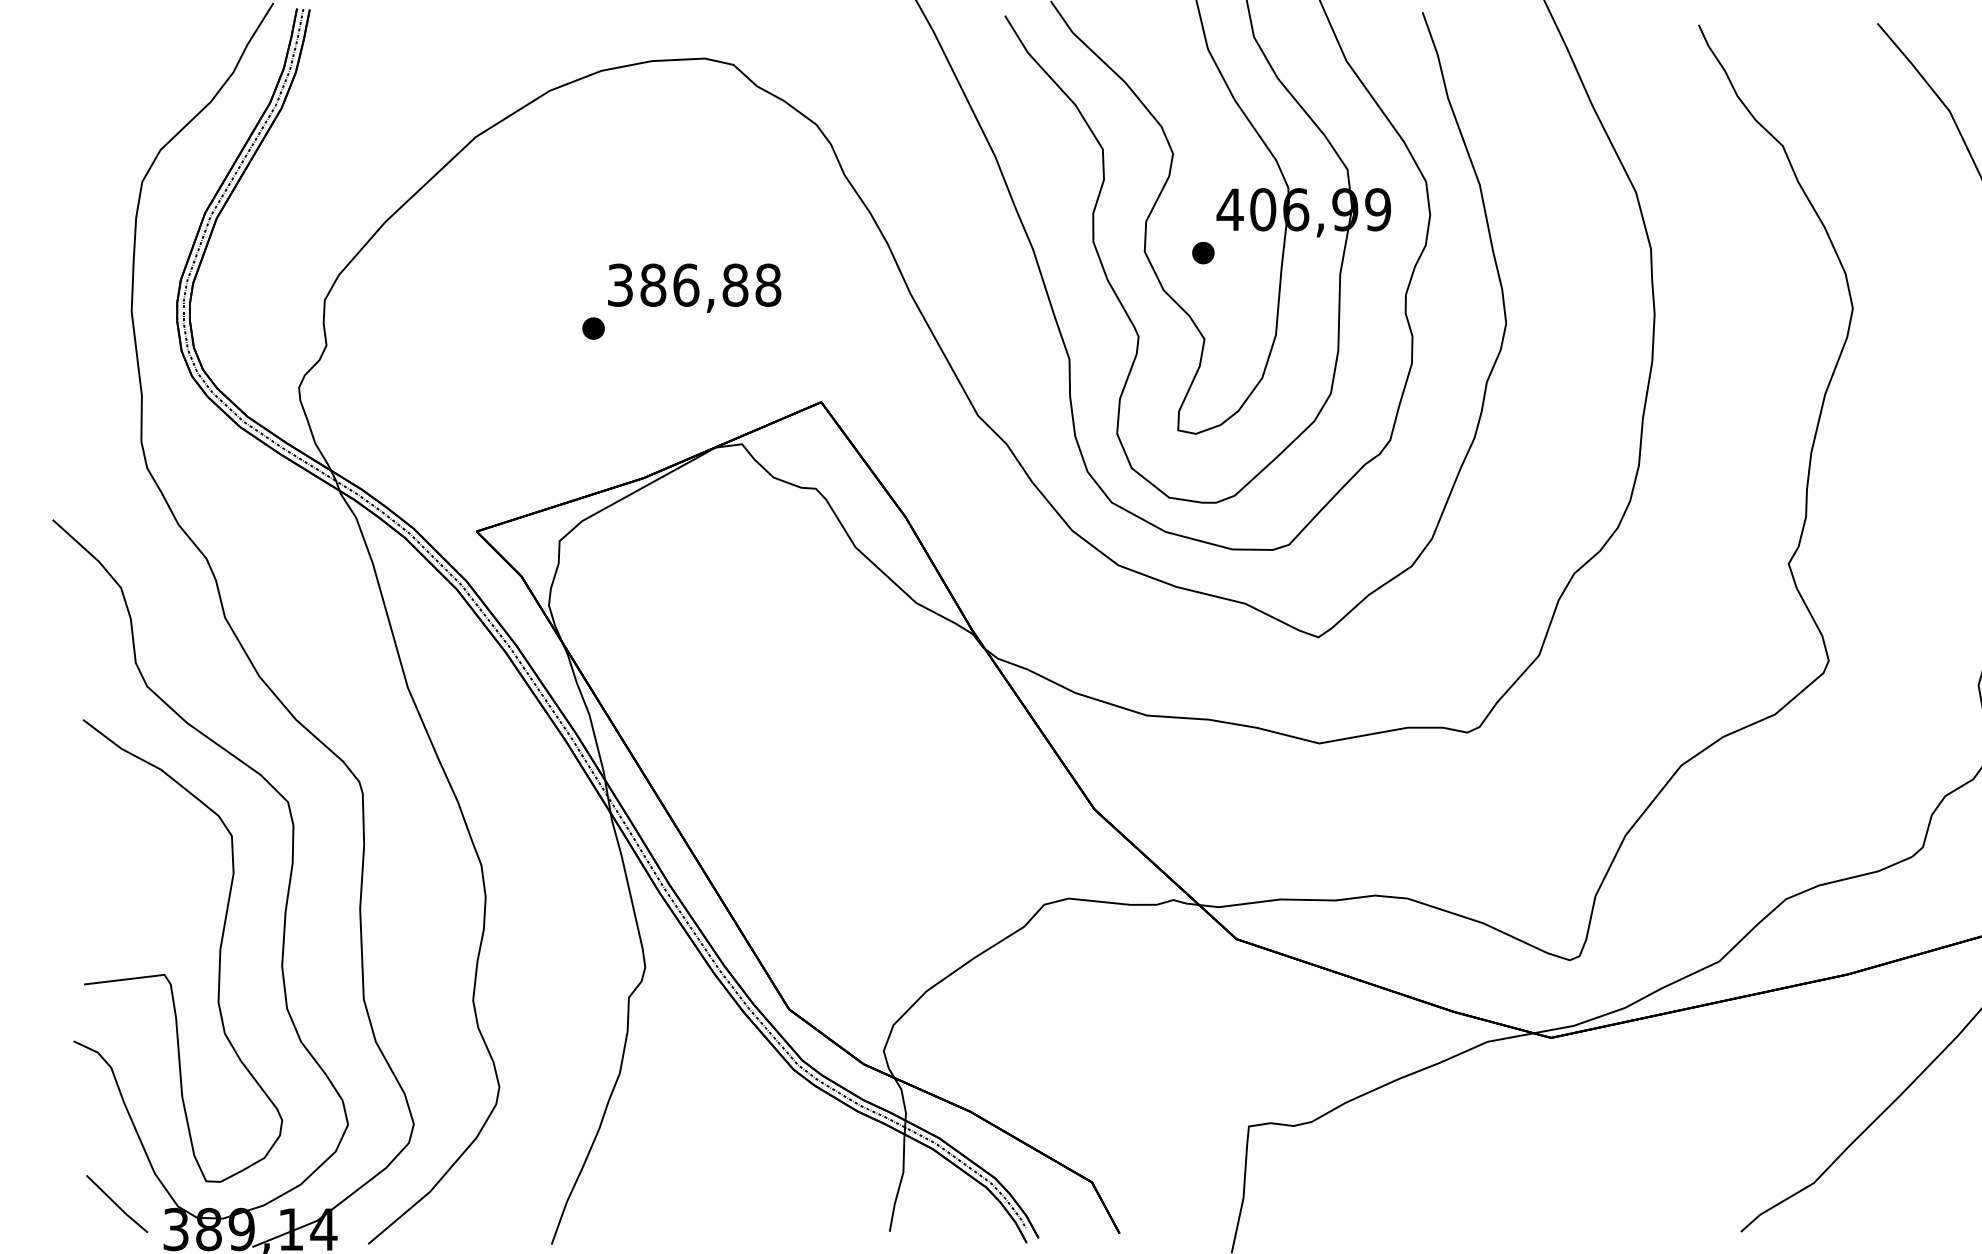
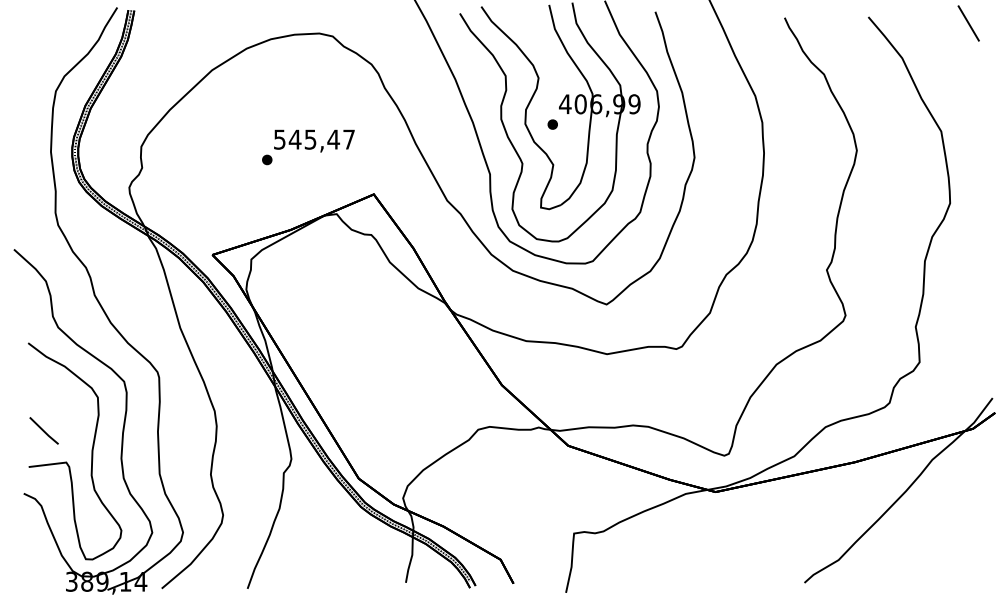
text: (694, 284) -> (314, 139), 386,88 -> 545,47
line: (115, 1203) -> (43, 430), moved

